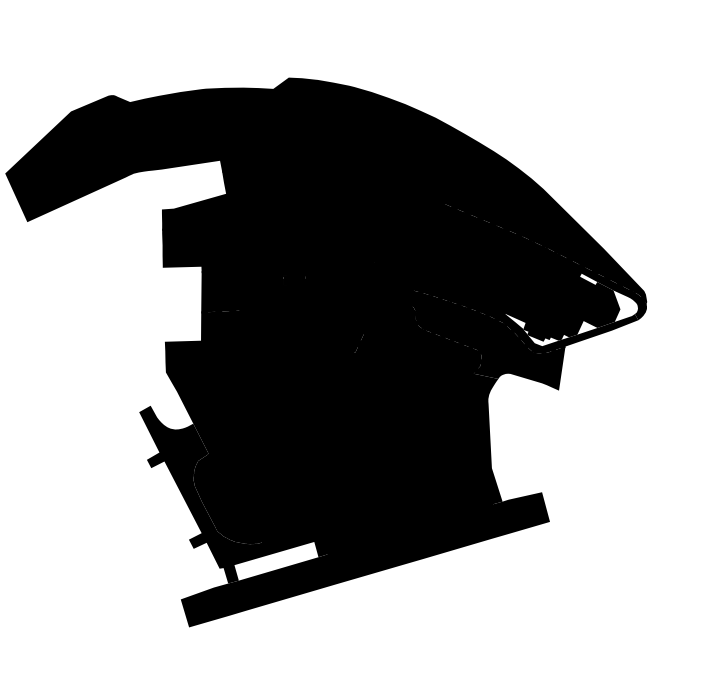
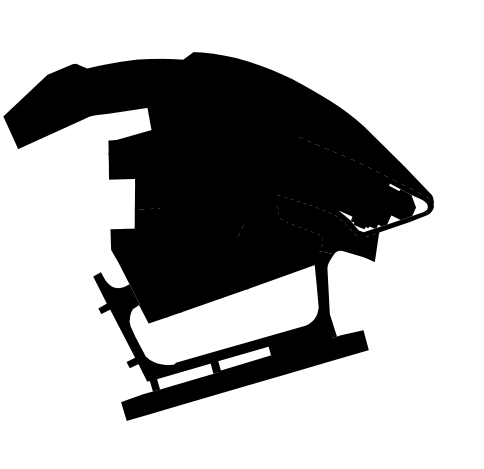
fill: (334, 468) -> (224, 314), removed
fill: (364, 534) -> (244, 358), removed

